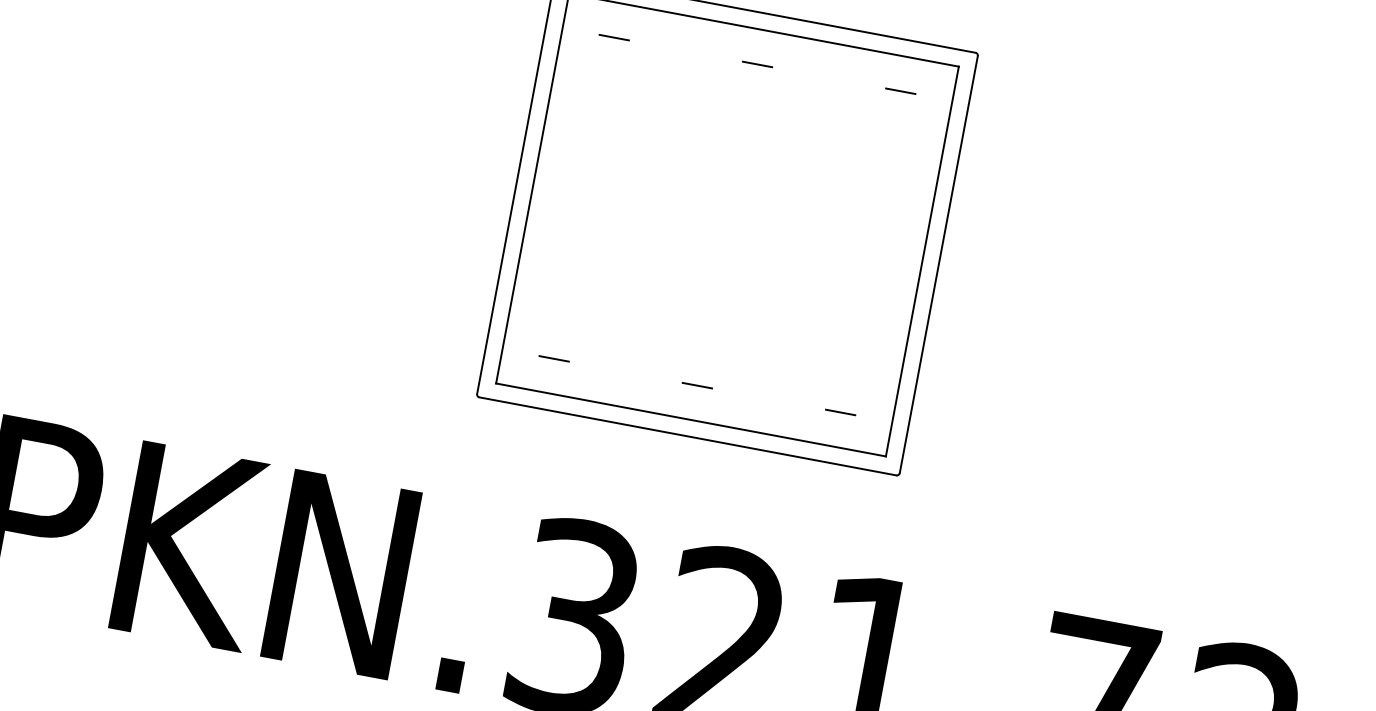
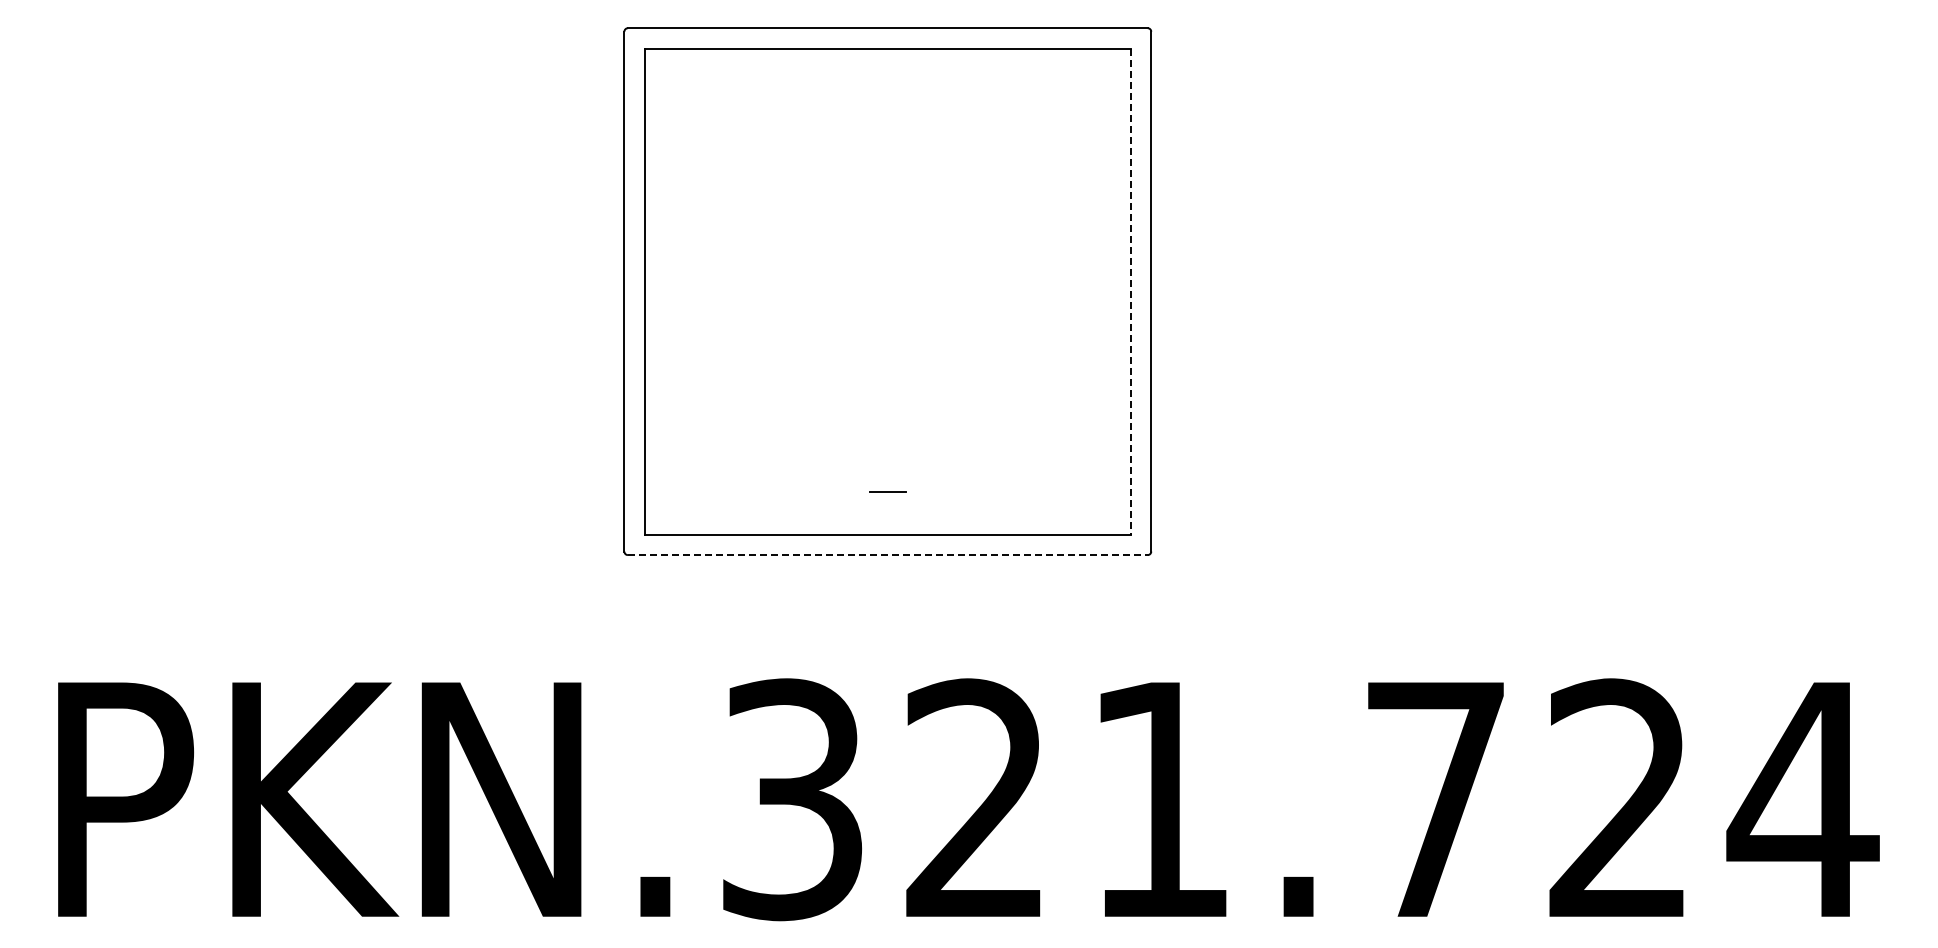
line: (614, 37) -> (709, 91), removed
line: (757, 63) -> (887, 90), removed
line: (901, 90) -> (1066, 90), removed
line: (922, 261) -> (1130, 291), solid -> dashed
line: (554, 358) -> (709, 491), removed
line: (840, 412) -> (1066, 491), removed
line: (687, 436) -> (887, 555), solid -> dashed

